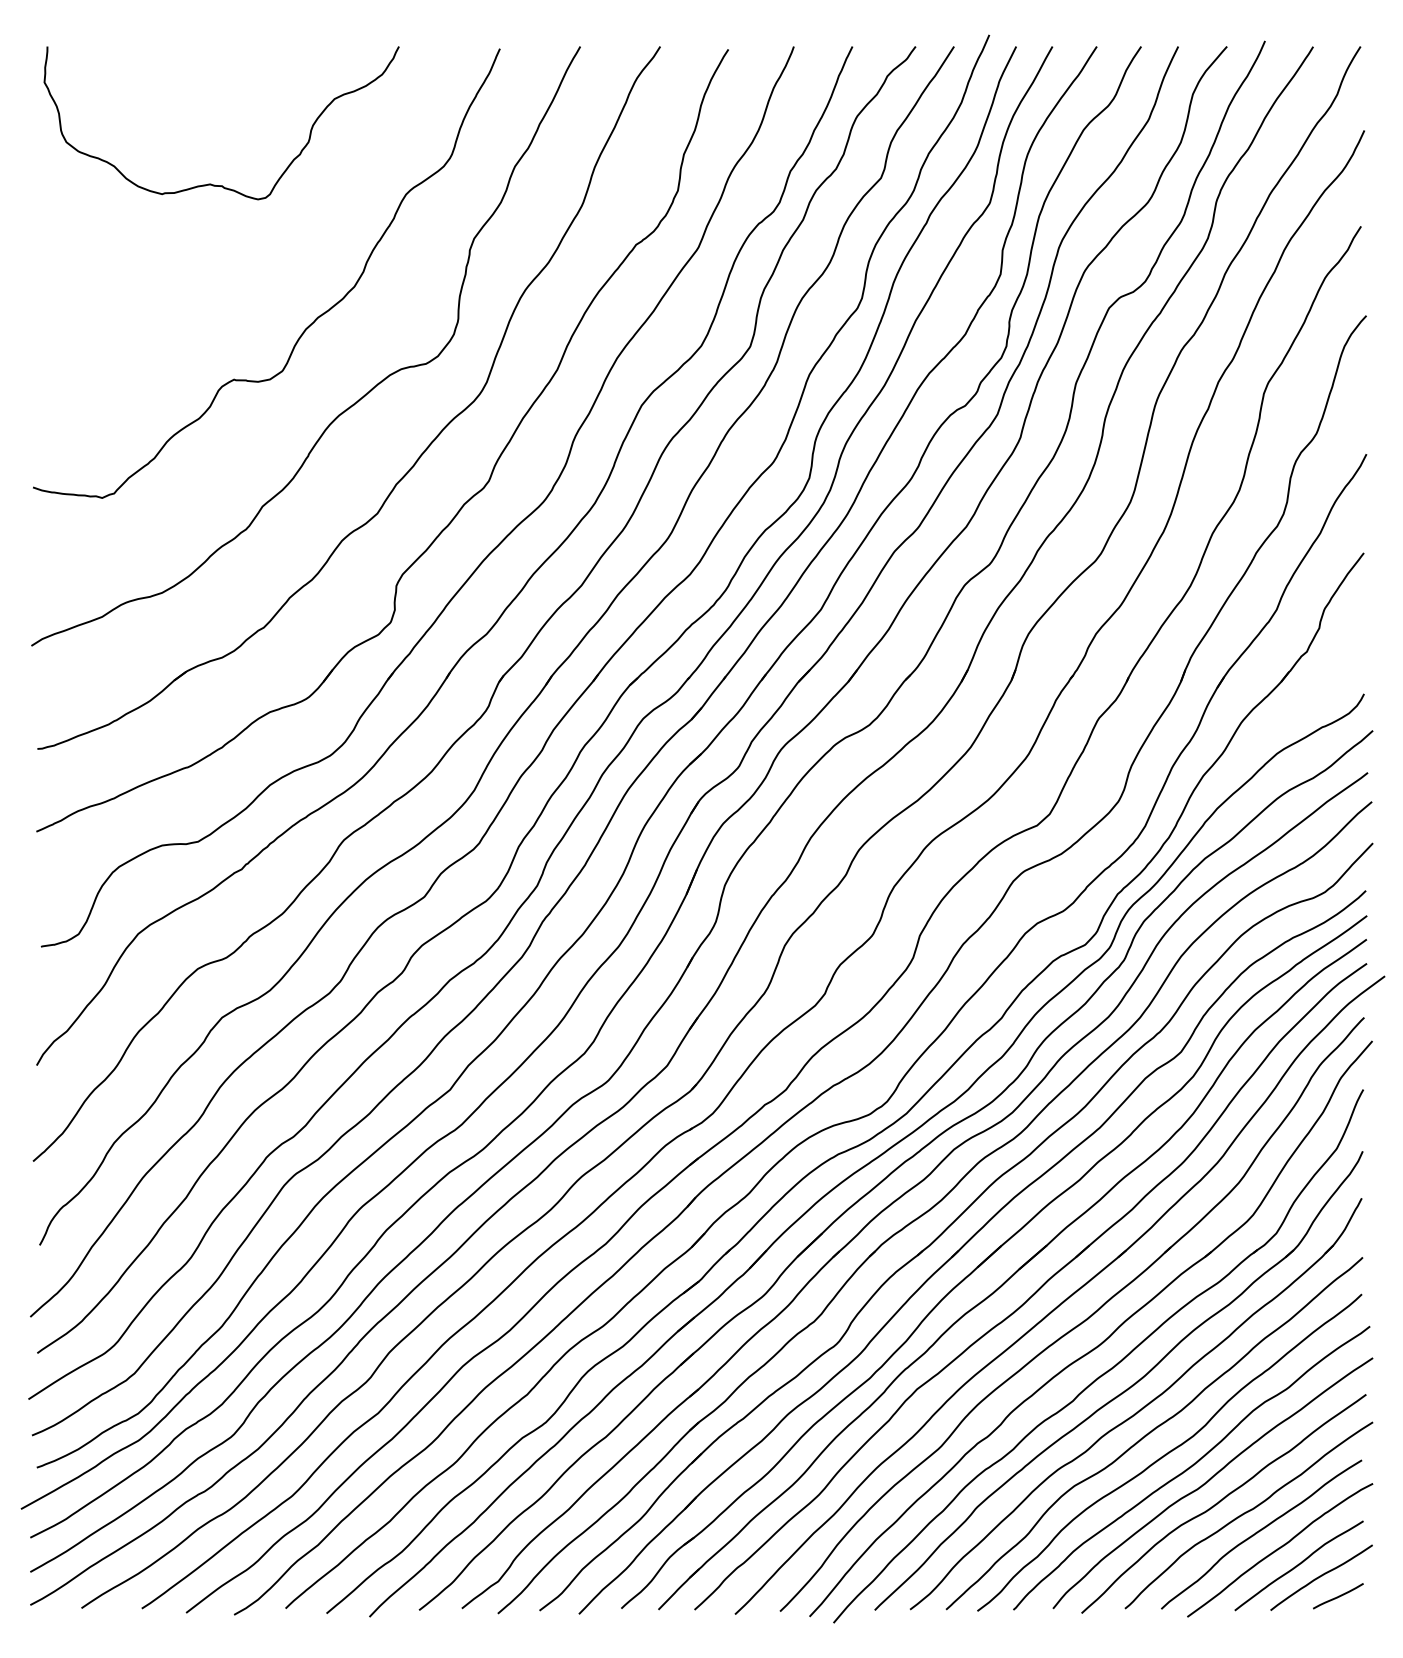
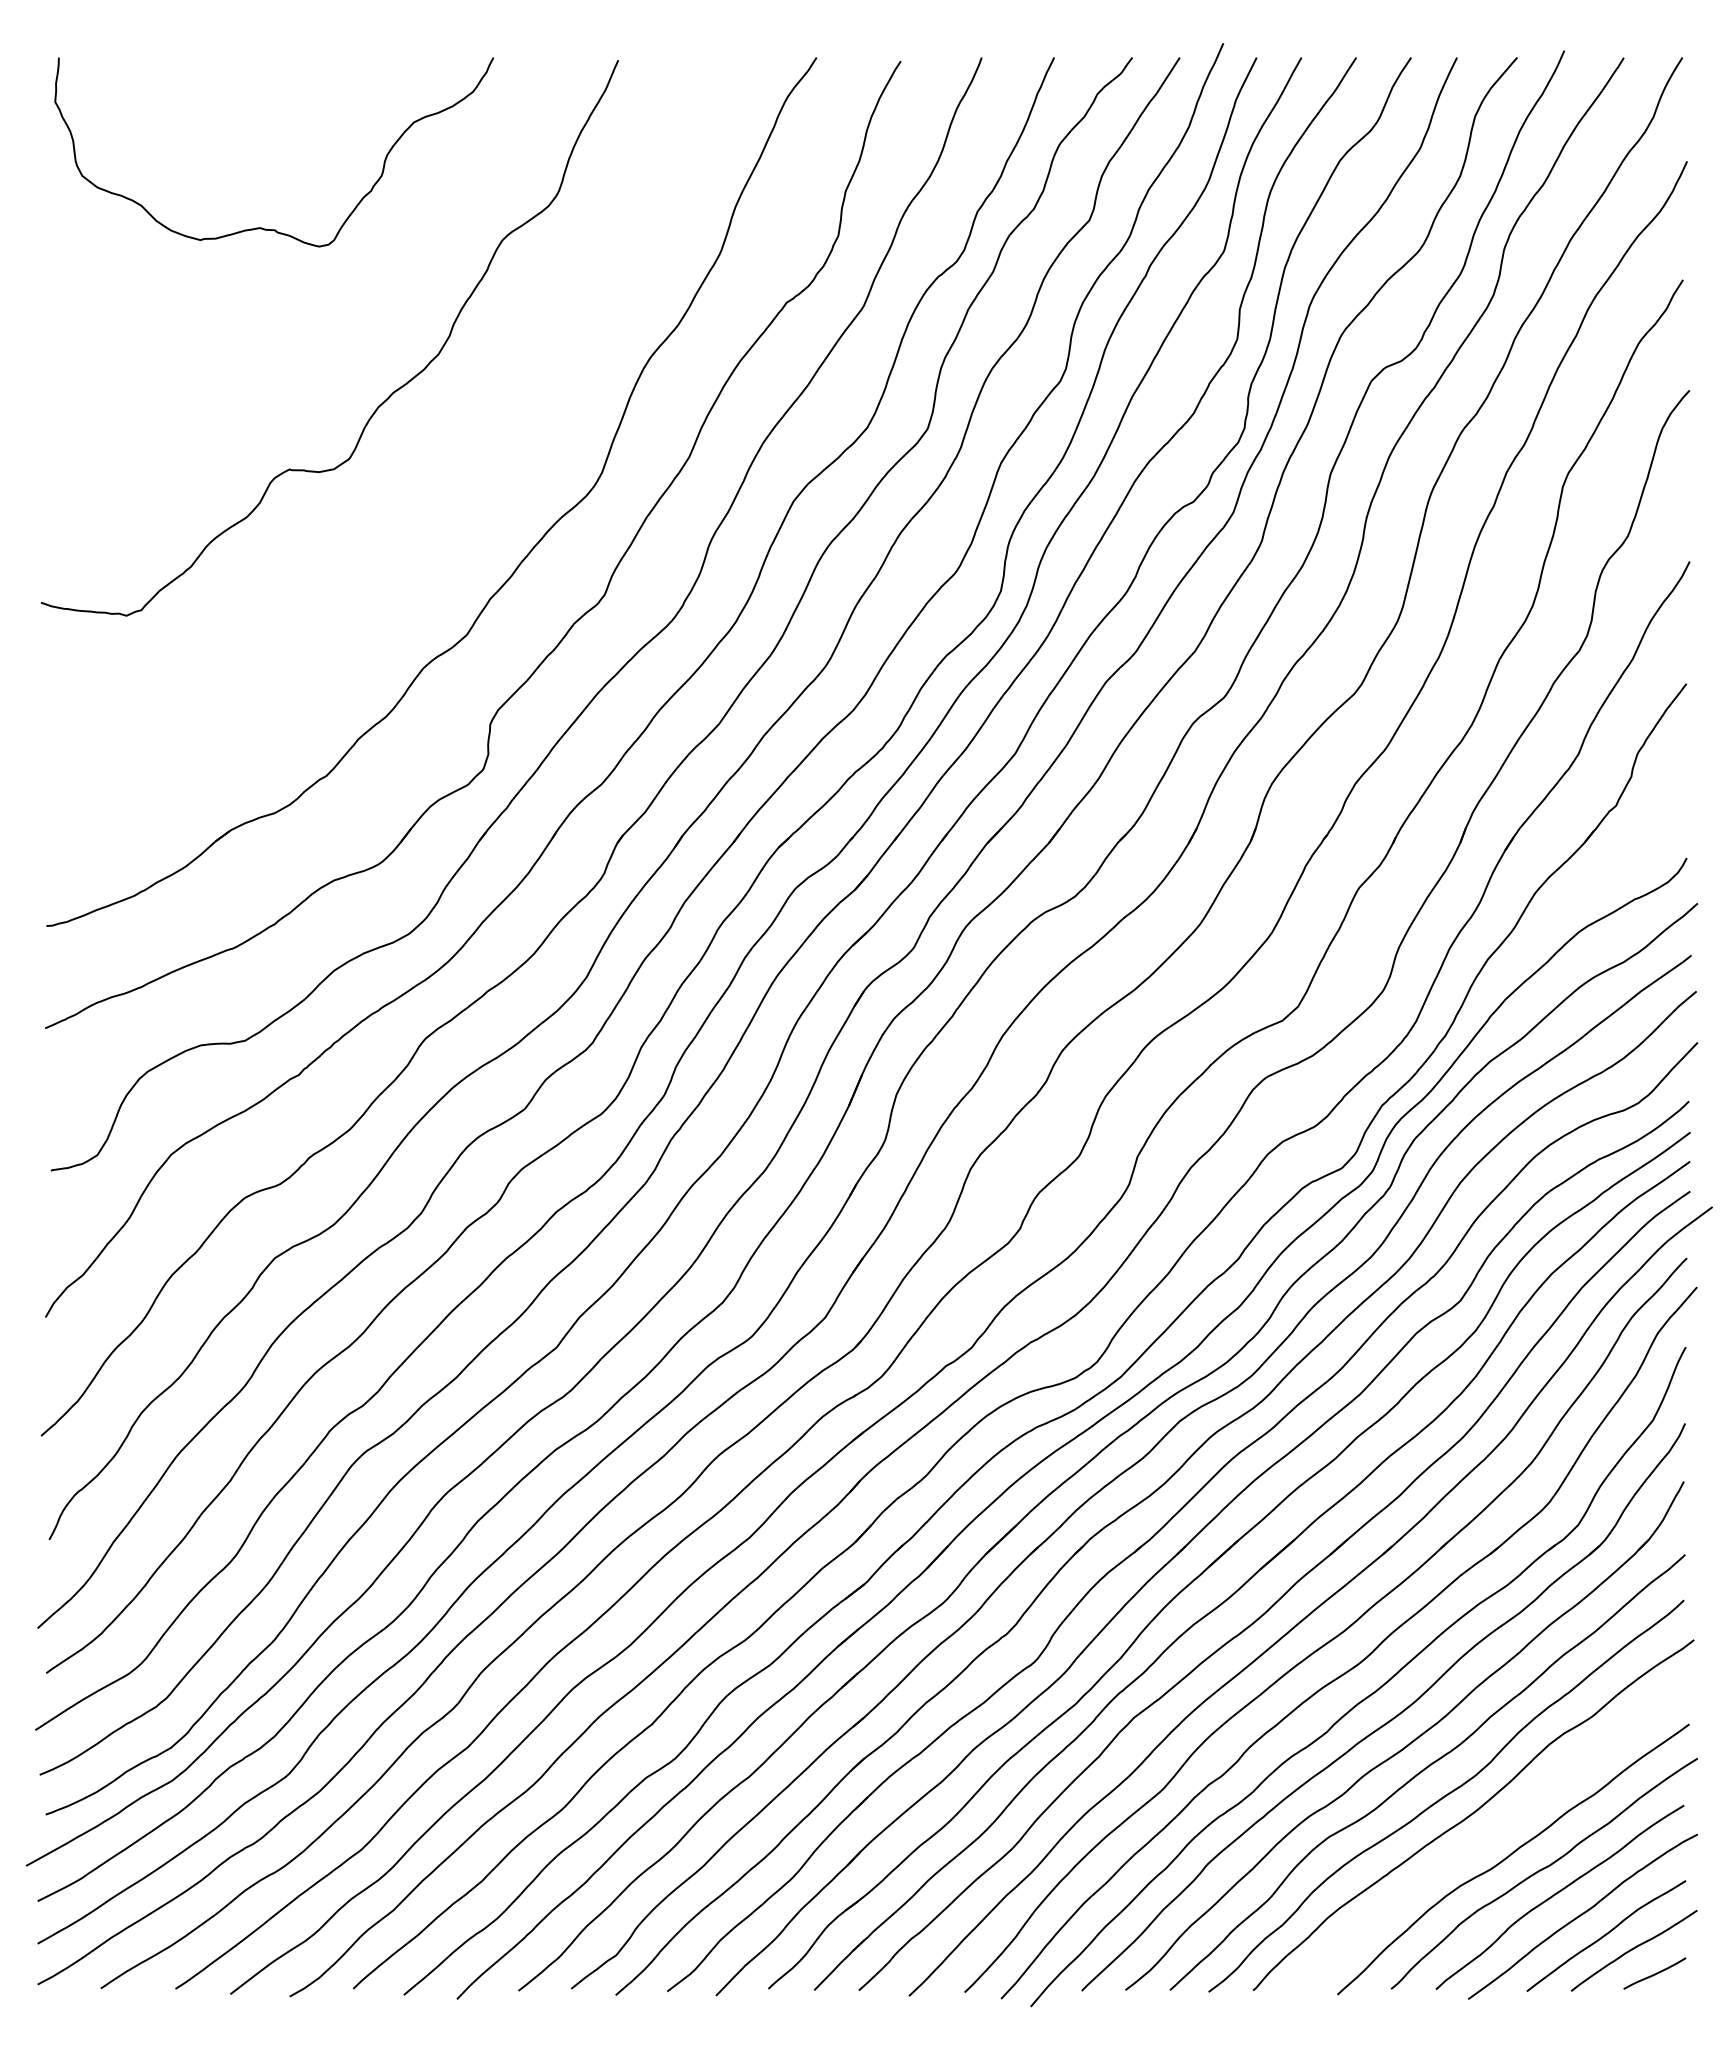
curve: (349, 406) -> (432, 502), removed
curve: (1210, 1480) -> (1496, 1830), removed

